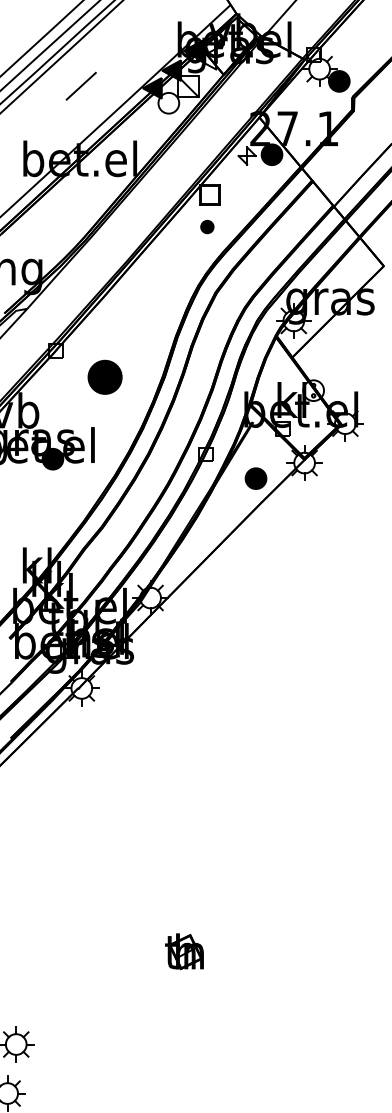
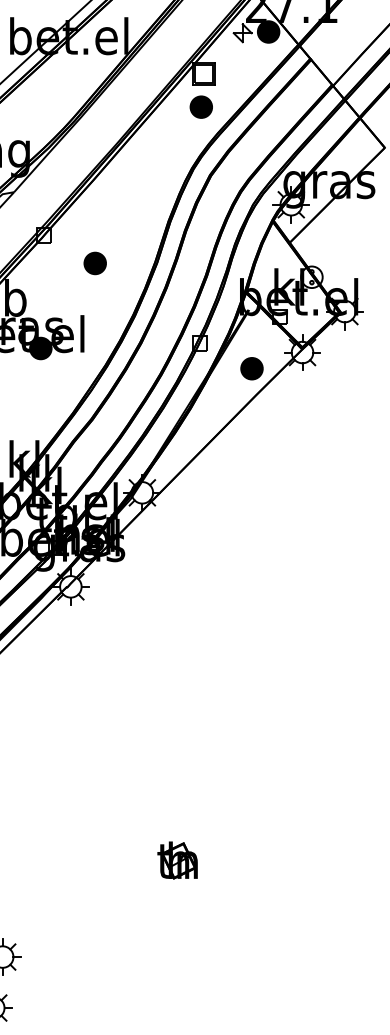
part: (207, 226) -> (201, 106), size x1.67
part: (105, 377) -> (95, 263), size x0.62

